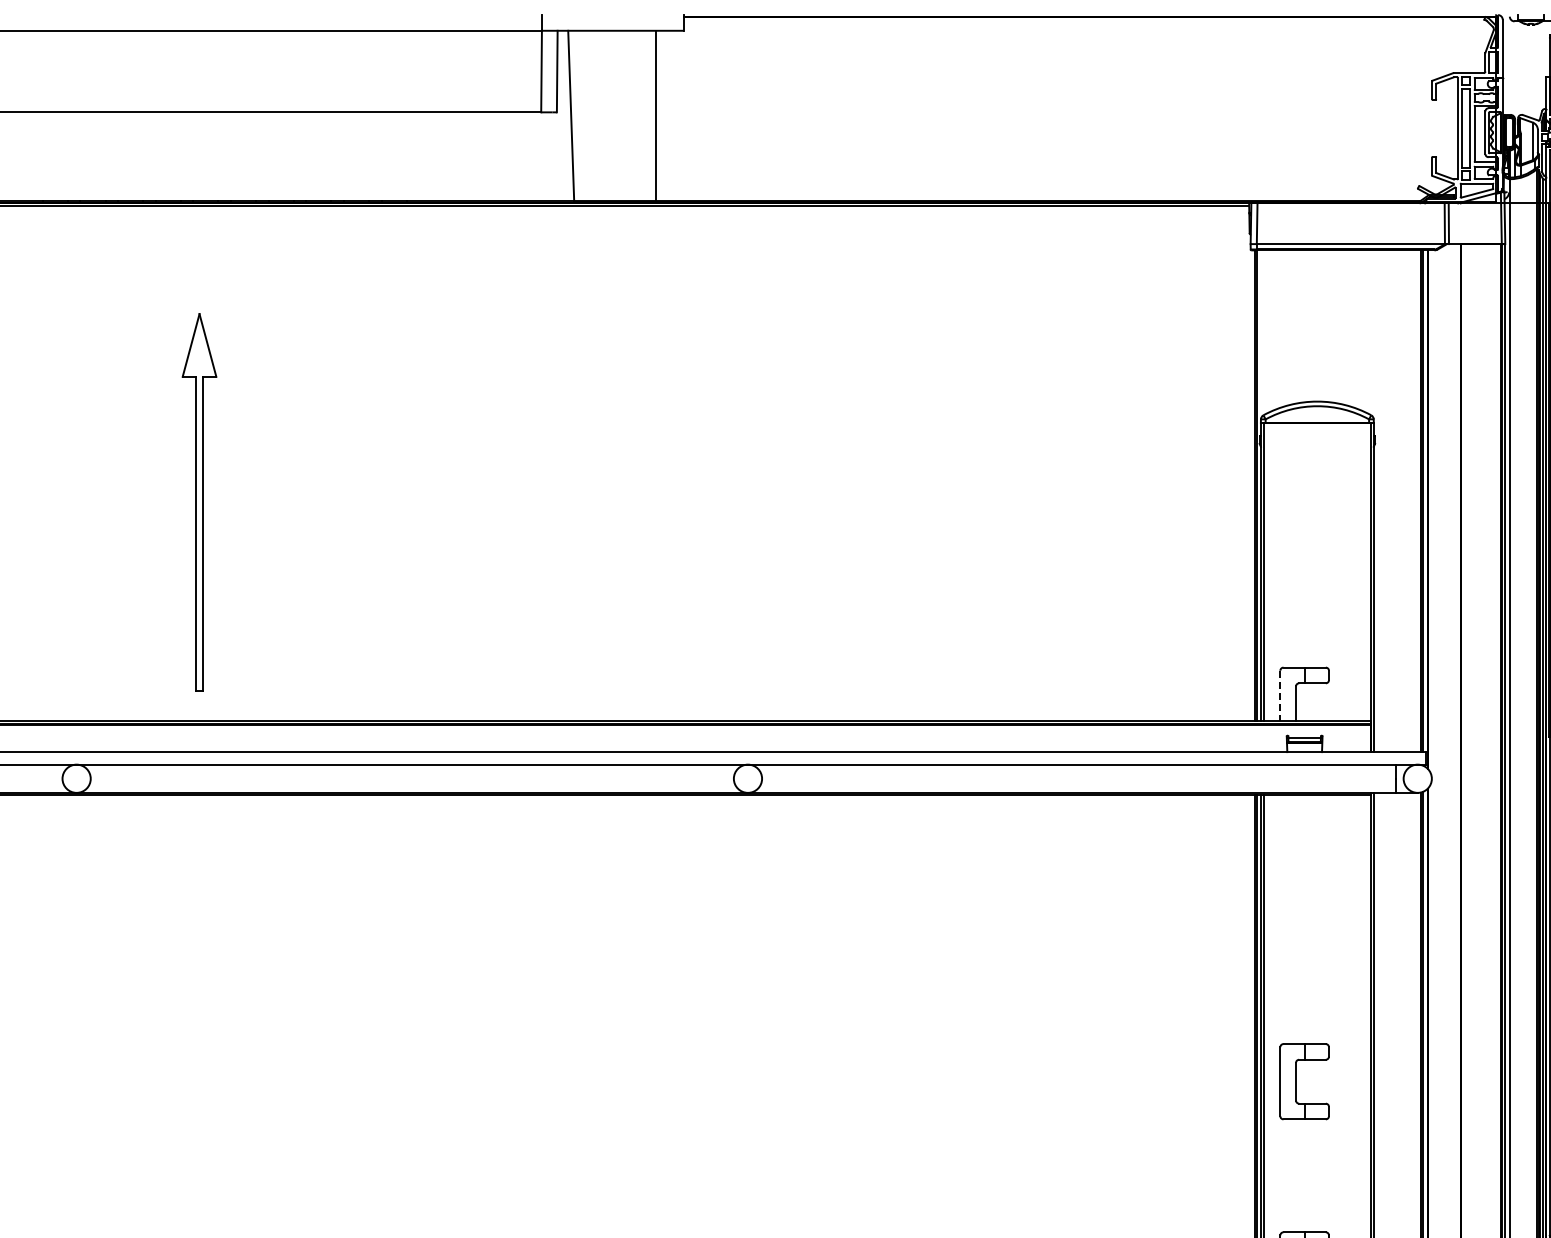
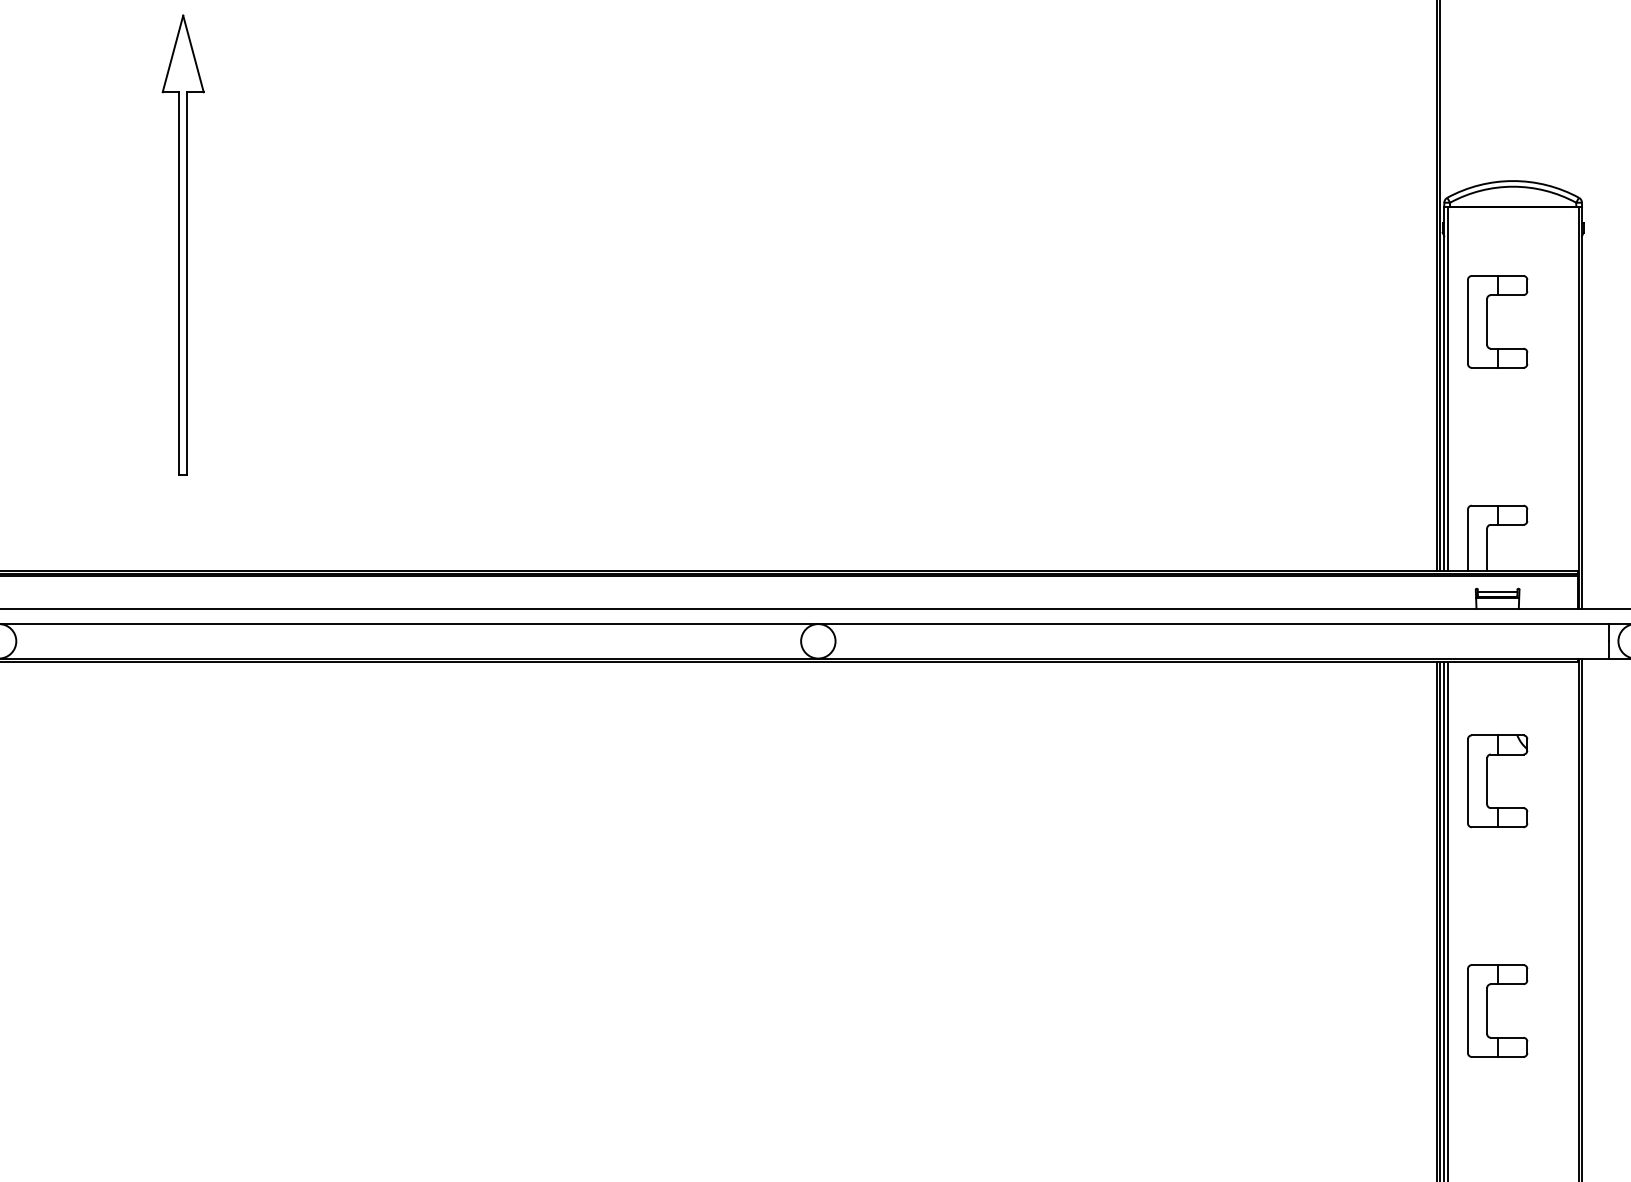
part: (199, 502) -> (183, 245), moved
part: (1296, 516) -> (1487, 321), added
line: (1280, 696) -> (1468, 540), dashed -> solid
part: (1296, 893) -> (1487, 781), added

